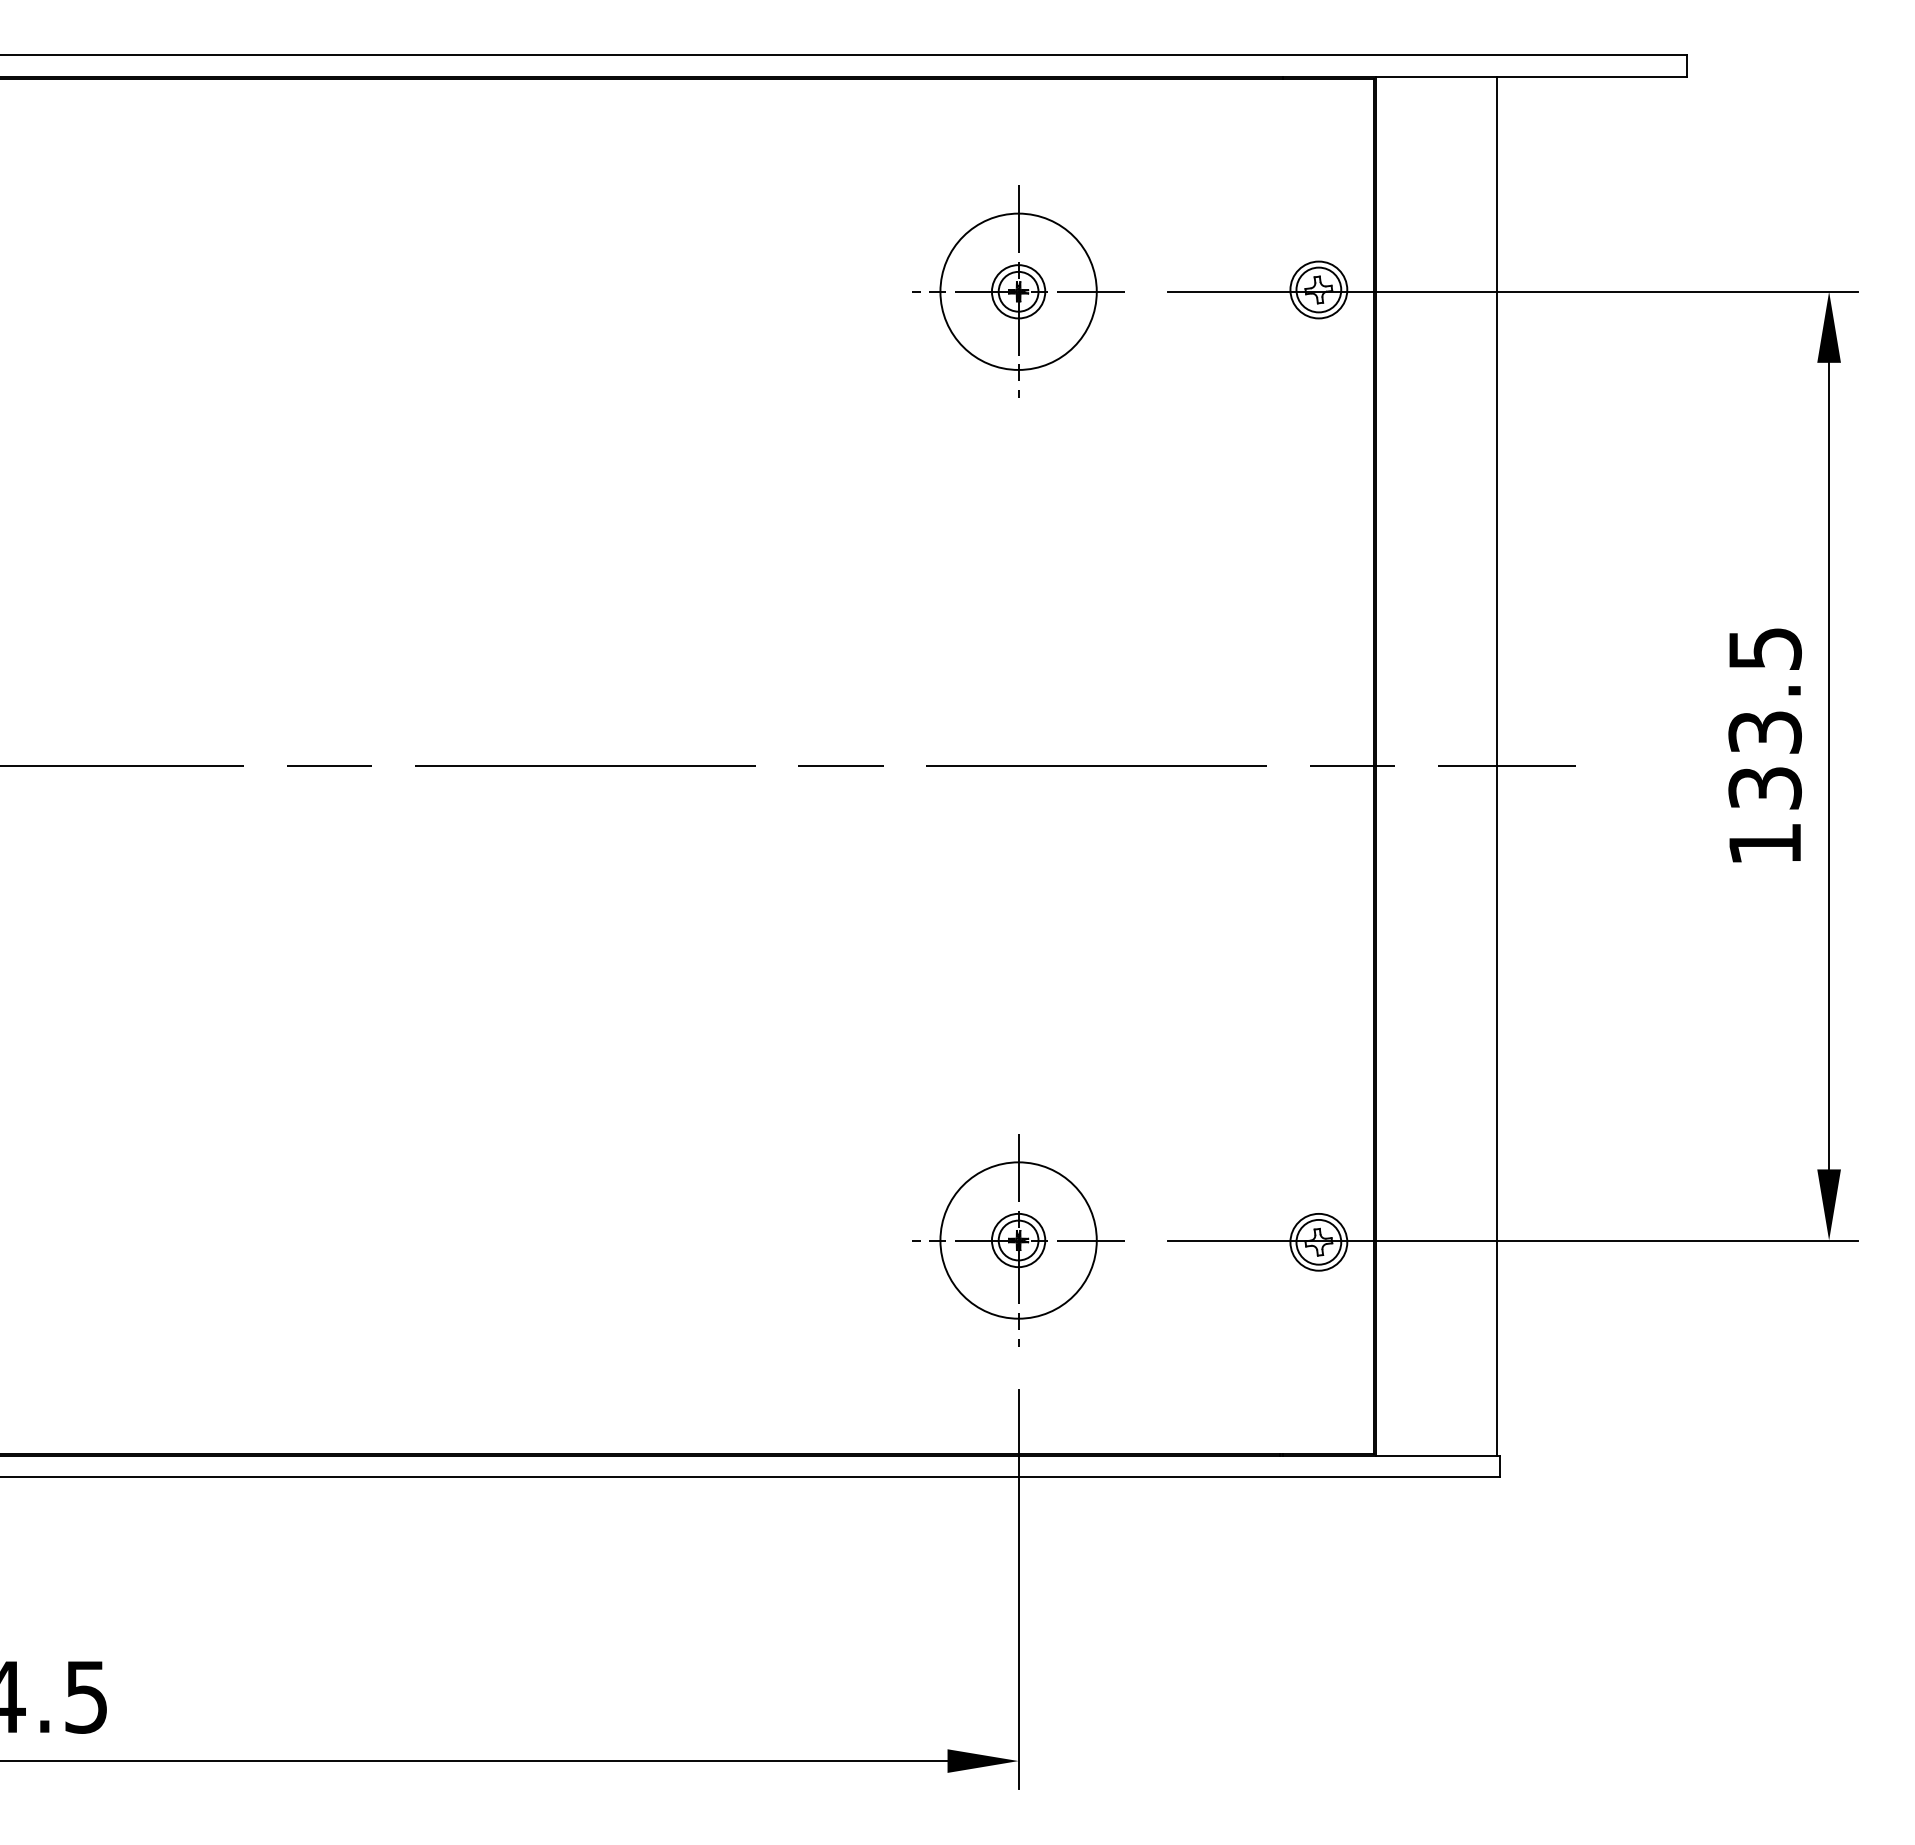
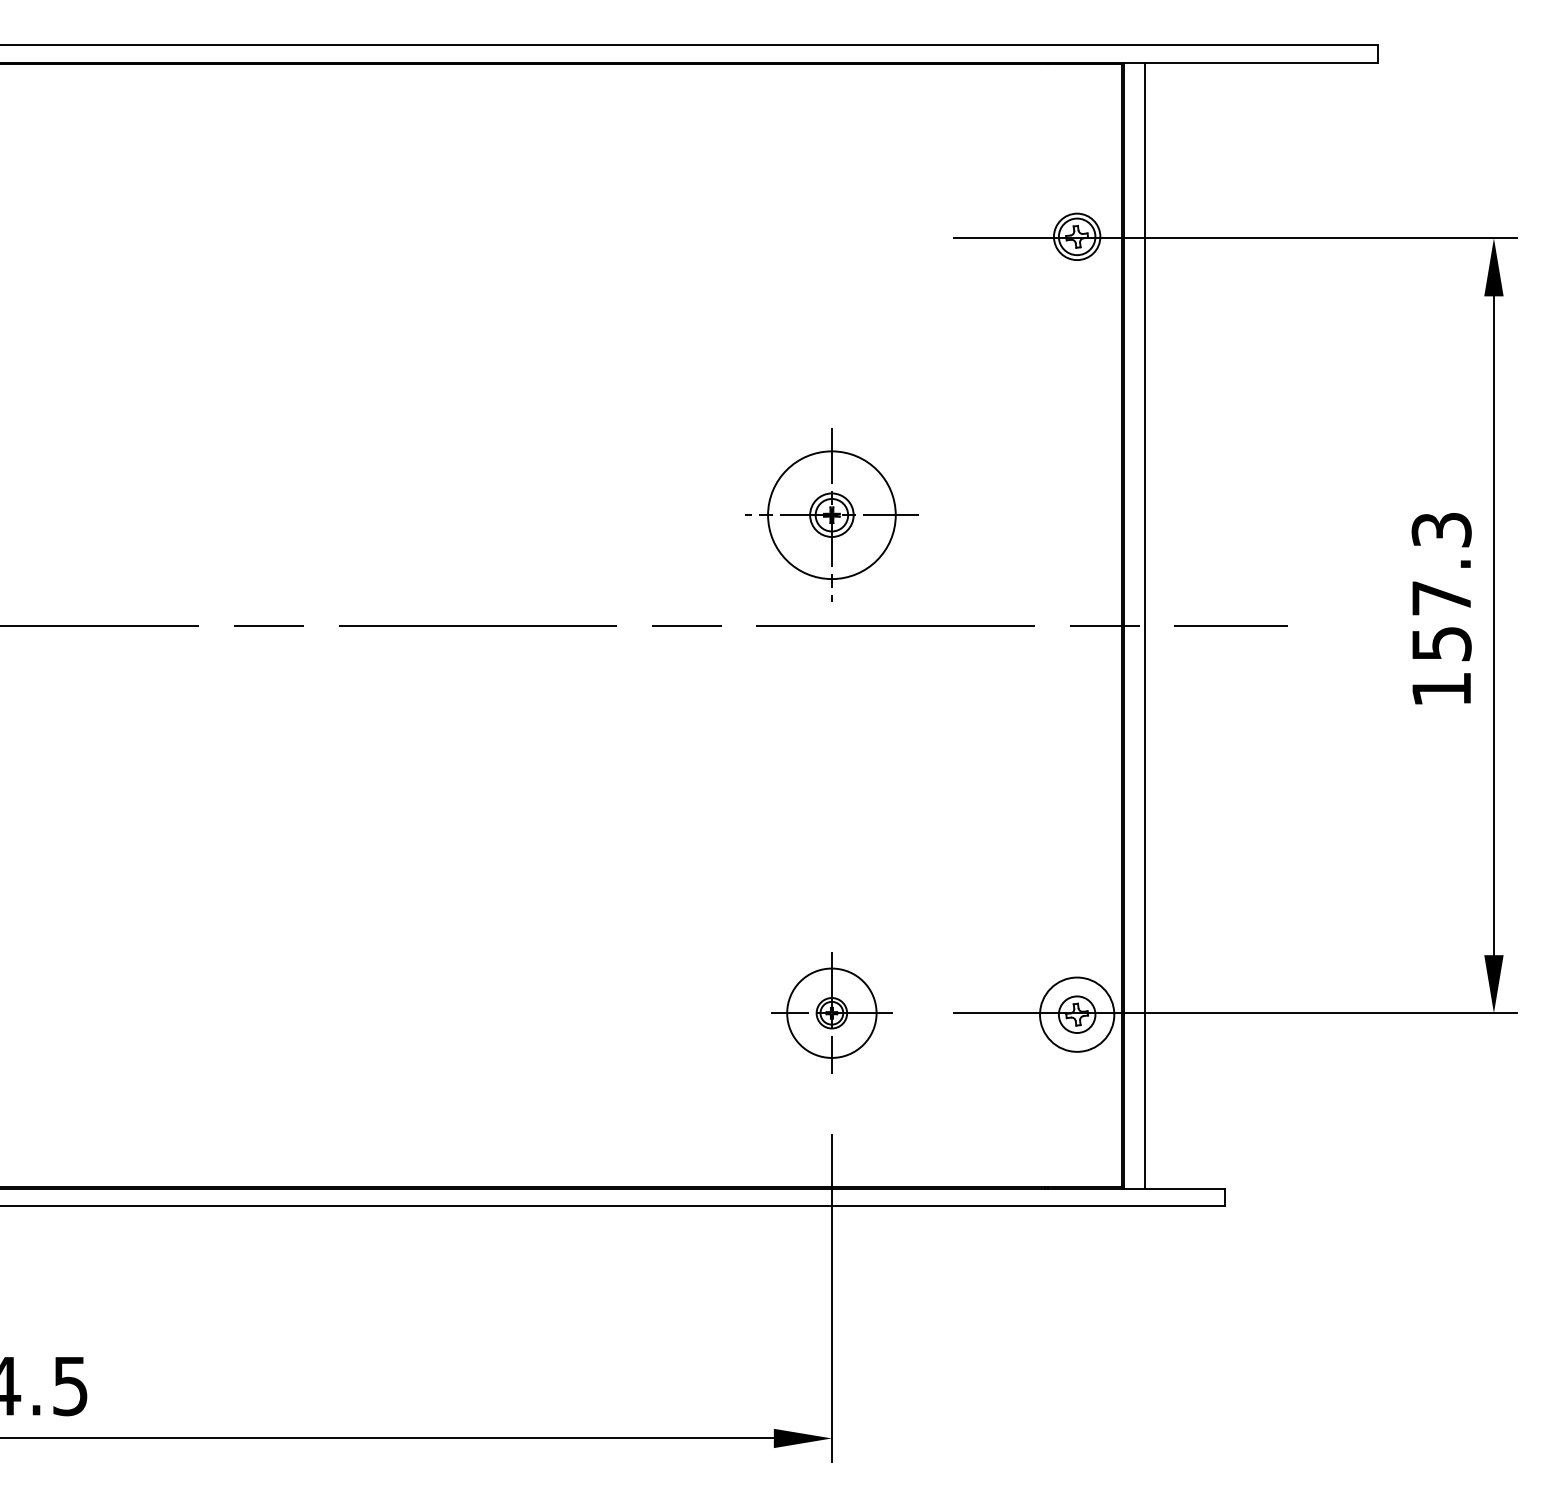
part: (1018, 291) -> (831, 514), moved
text: (1764, 718) -> (1441, 586), 133.5 -> 157.3
line: (1496, 765) -> (1144, 625), moved
part: (1018, 1240) -> (831, 1013), size x0.7
circle: (1318, 1241) -> (1076, 1014), size x1.6

